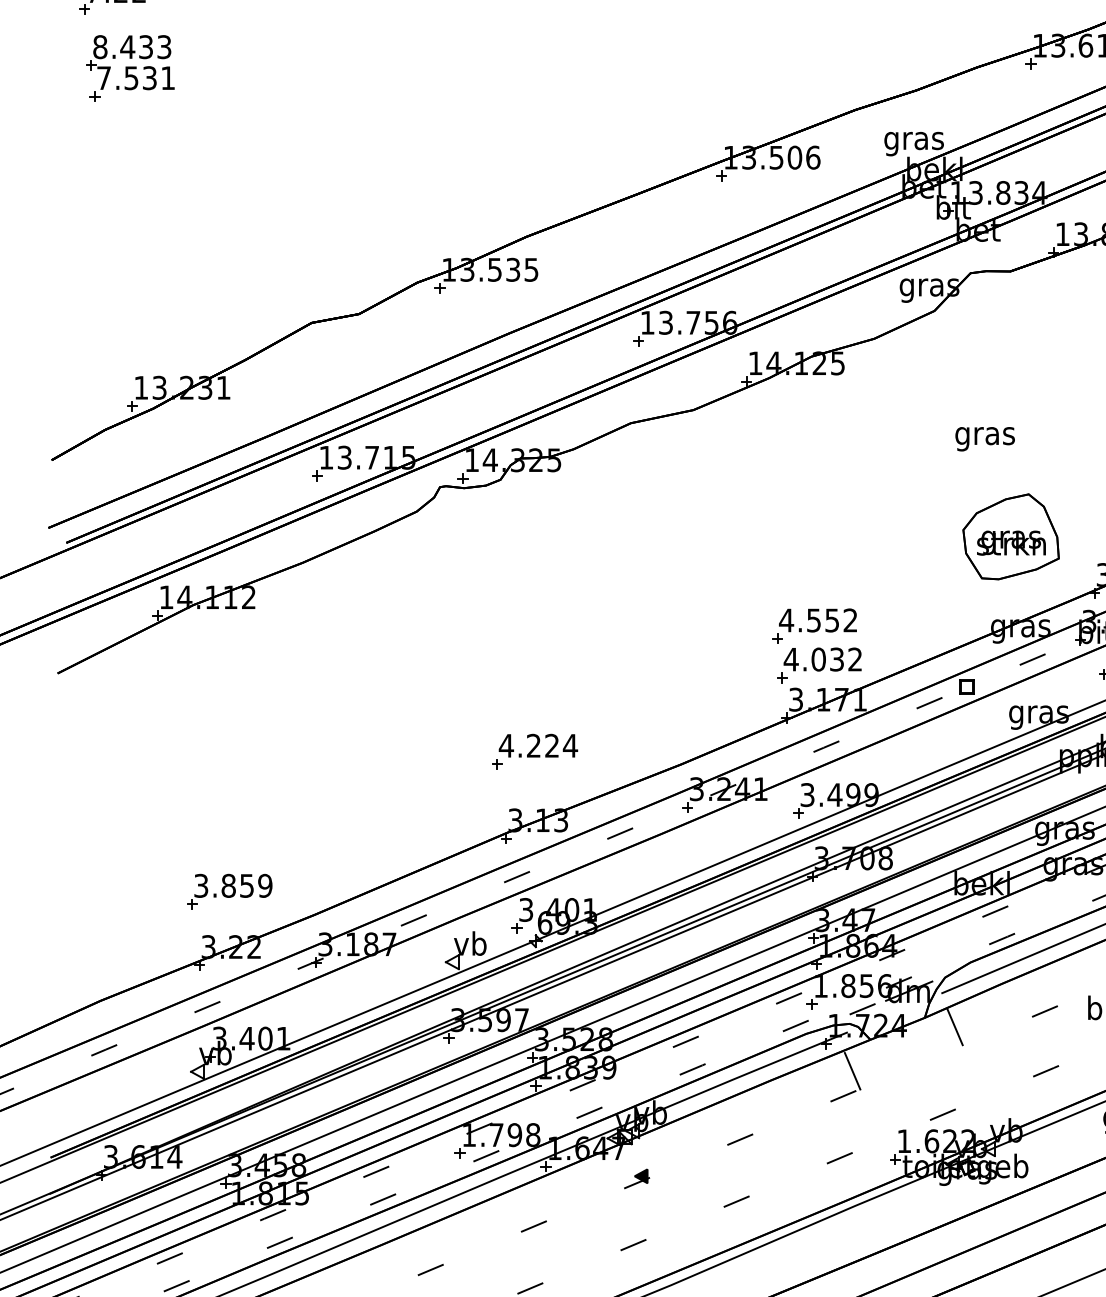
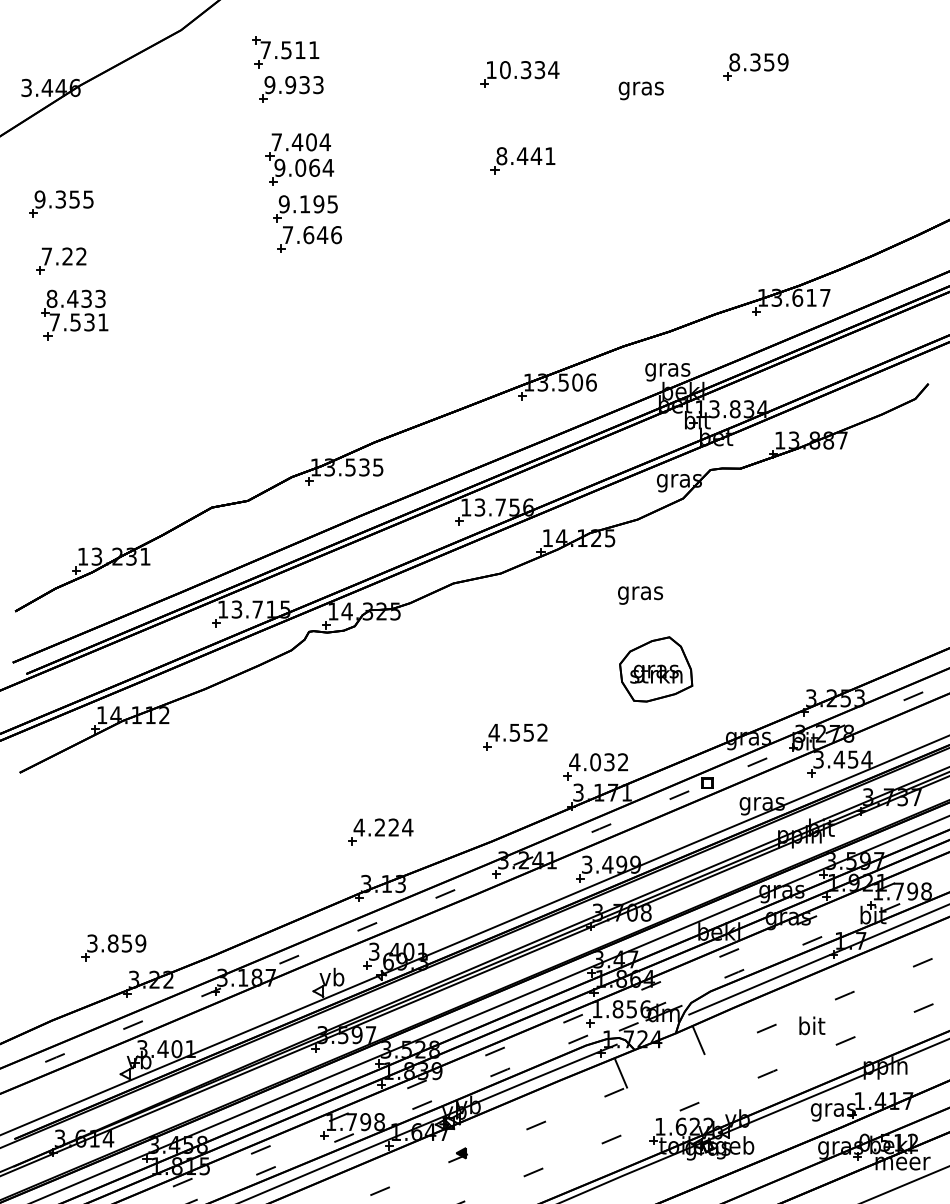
text: (985, 439) -> (640, 595), moved
part: (1011, 536) -> (656, 669), moved
part: (814, 625) -> (515, 736), moved
part: (229, 891) -> (113, 947), moved

